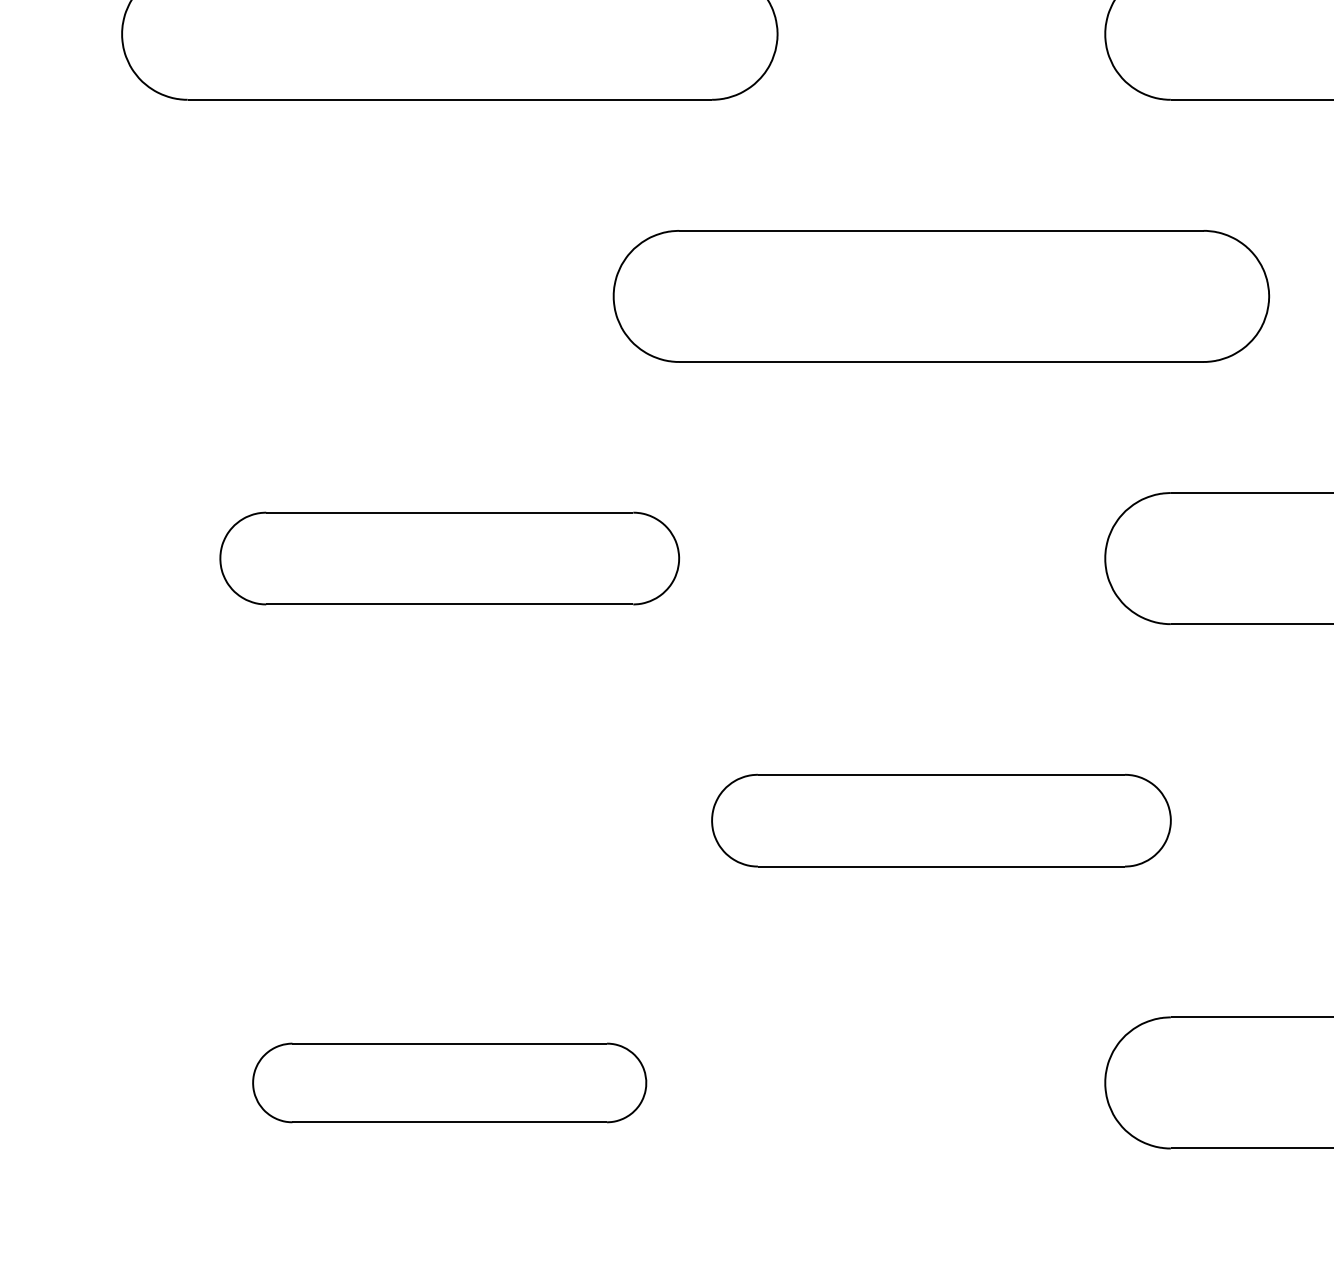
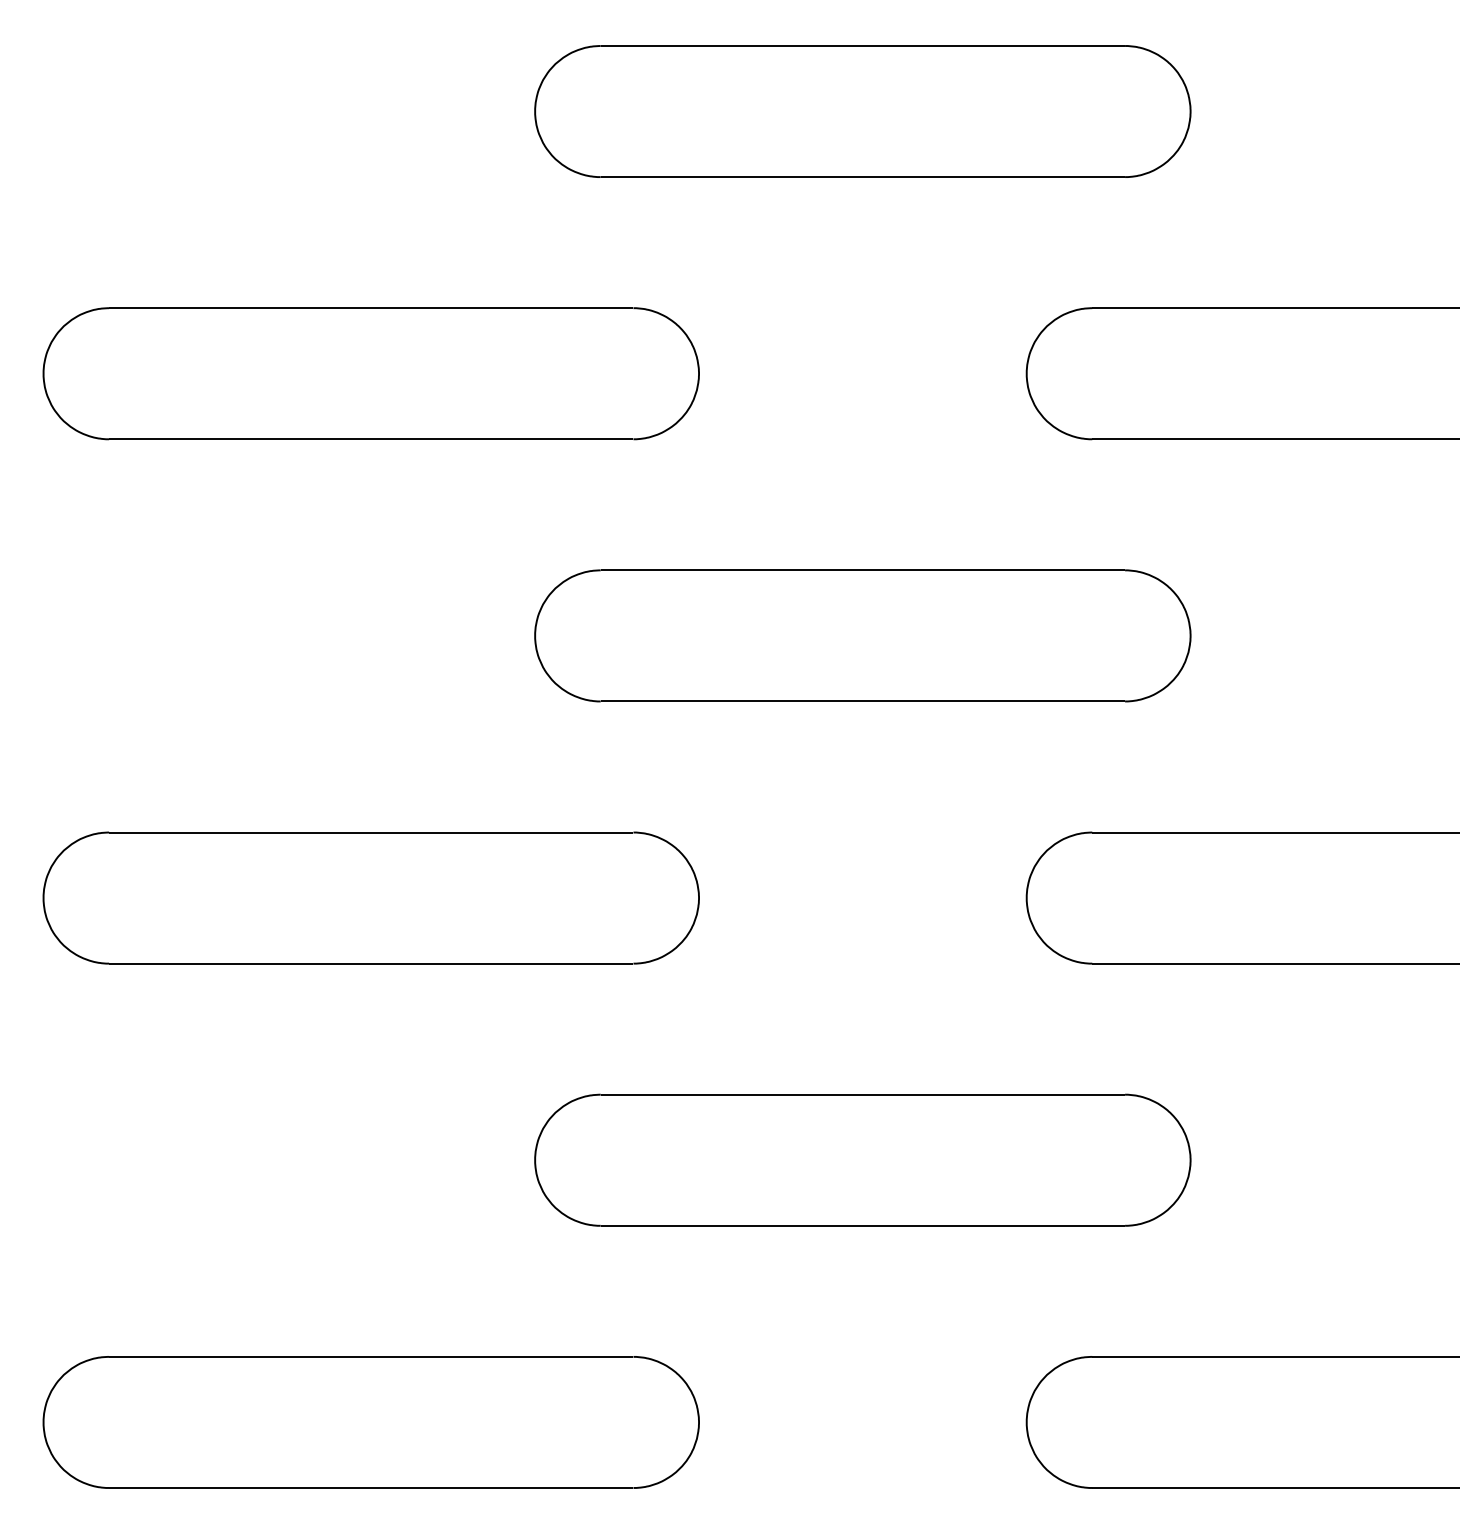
part: (449, 558) -> (370, 897), size x1.43
part: (941, 820) -> (862, 1159), size x1.43
part: (449, 1083) -> (370, 1422), size x1.67

